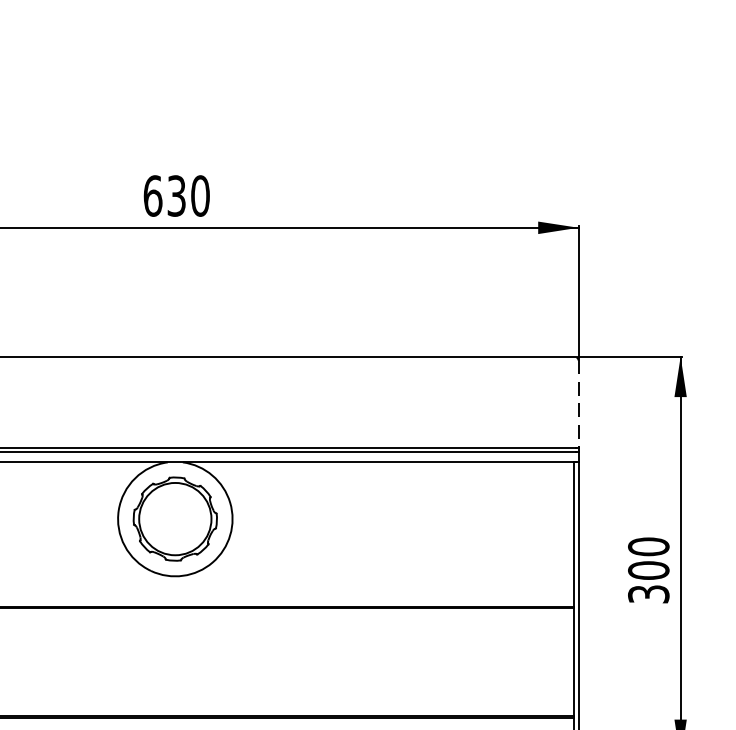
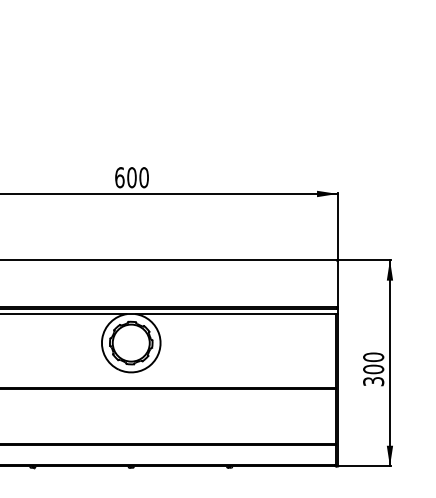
text: (175, 195) -> (131, 177), 630 -> 600
line: (578, 404) -> (337, 284), dashed -> solid

